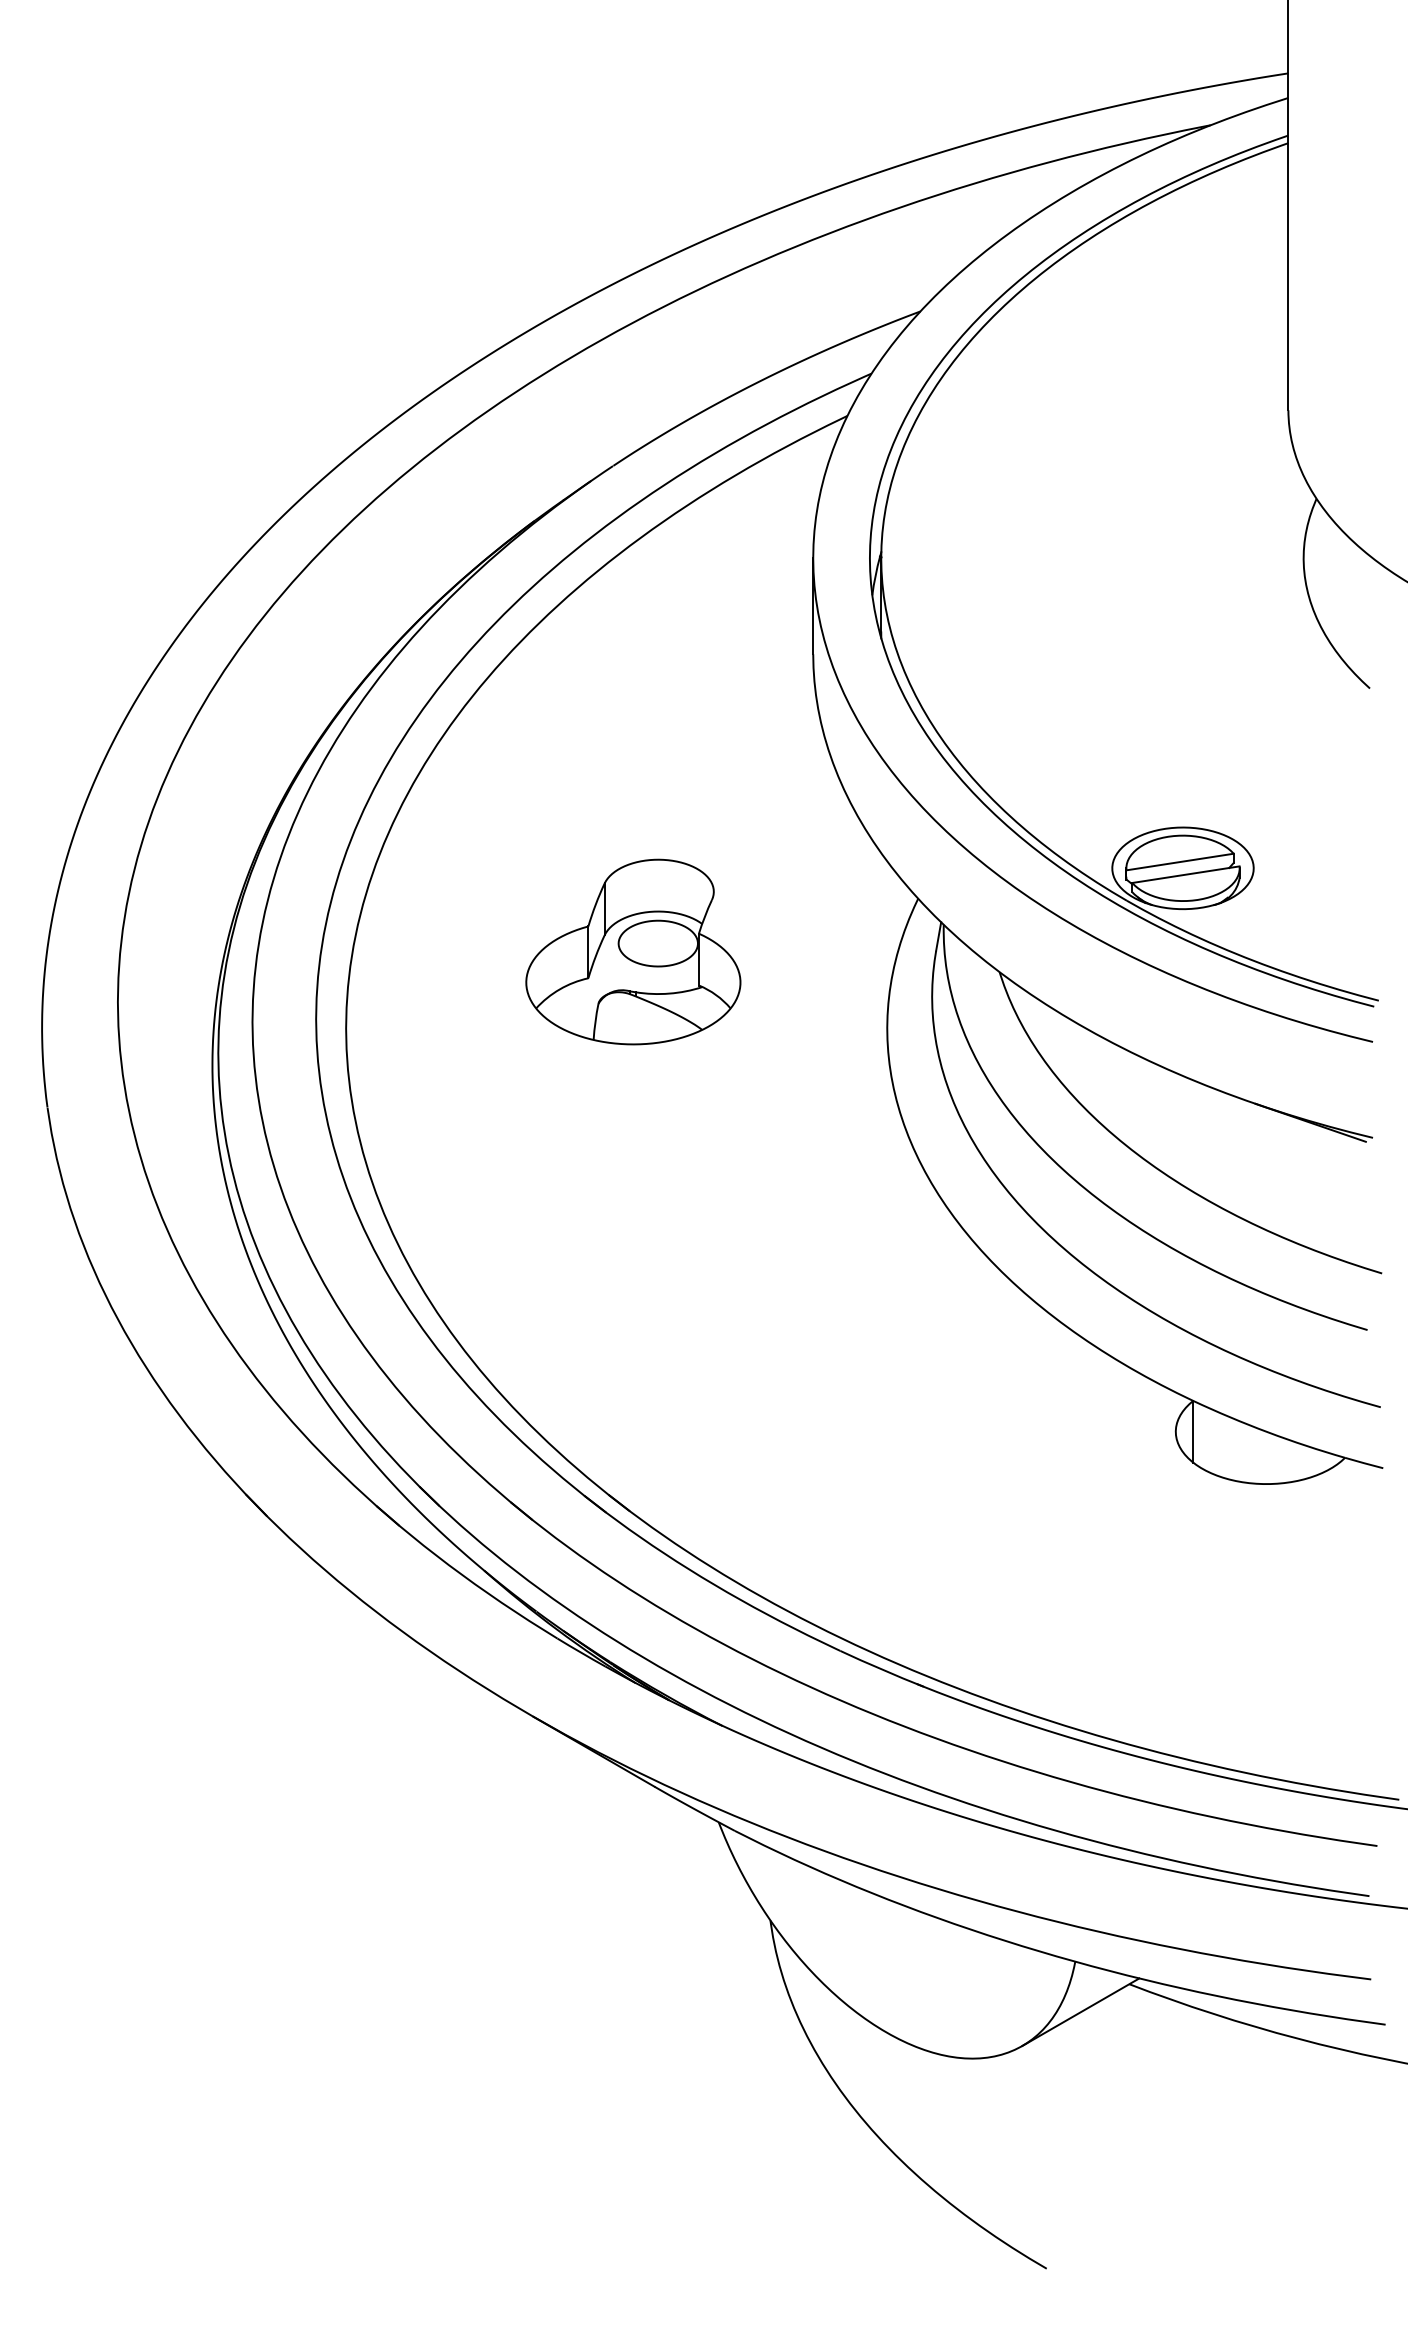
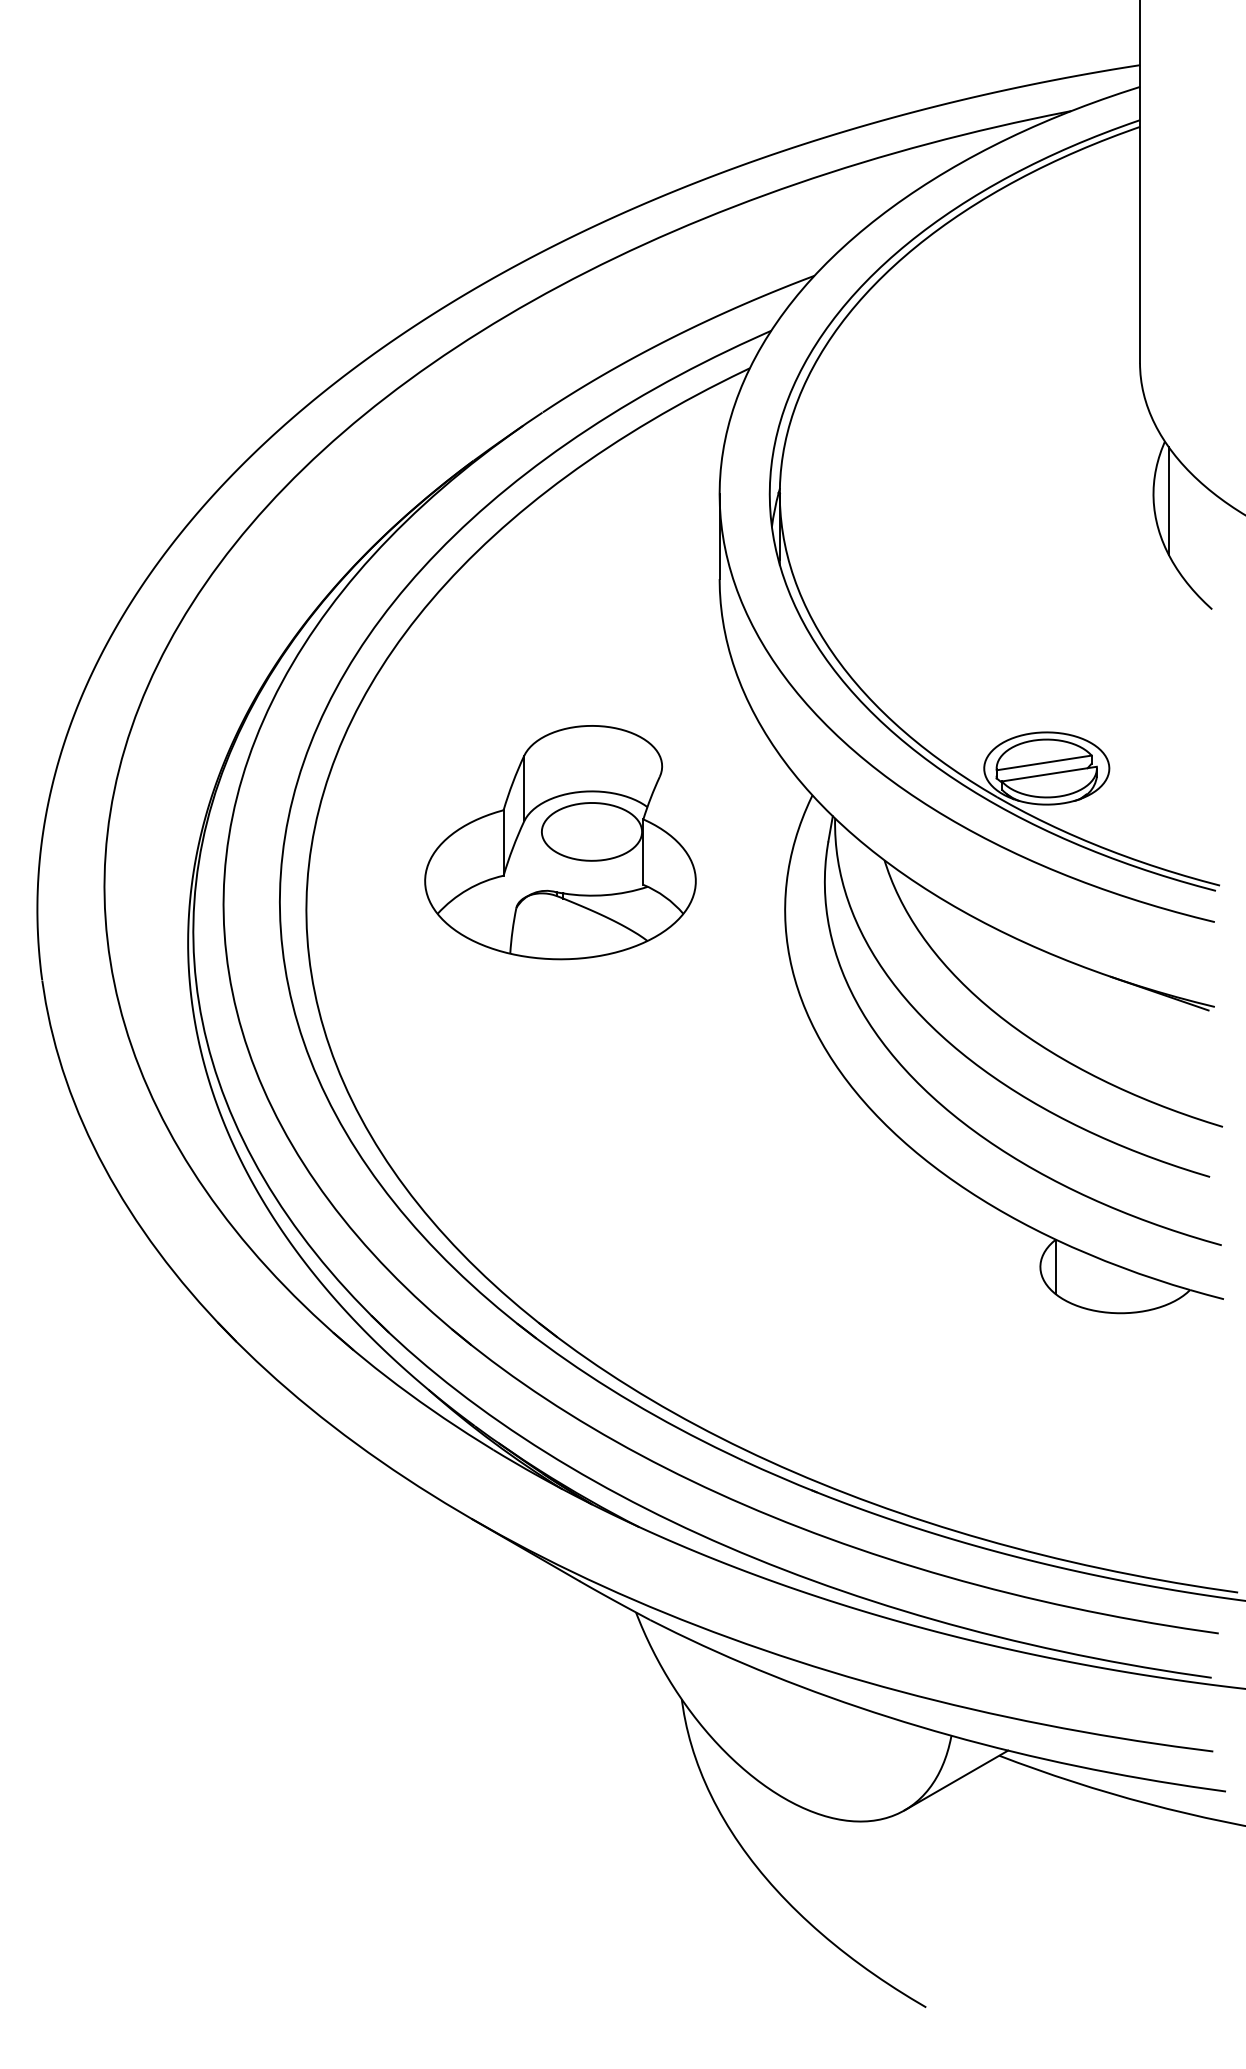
line: (1321, 566) -> (1169, 501), added
part: (633, 951) -> (560, 842), size x1.43

